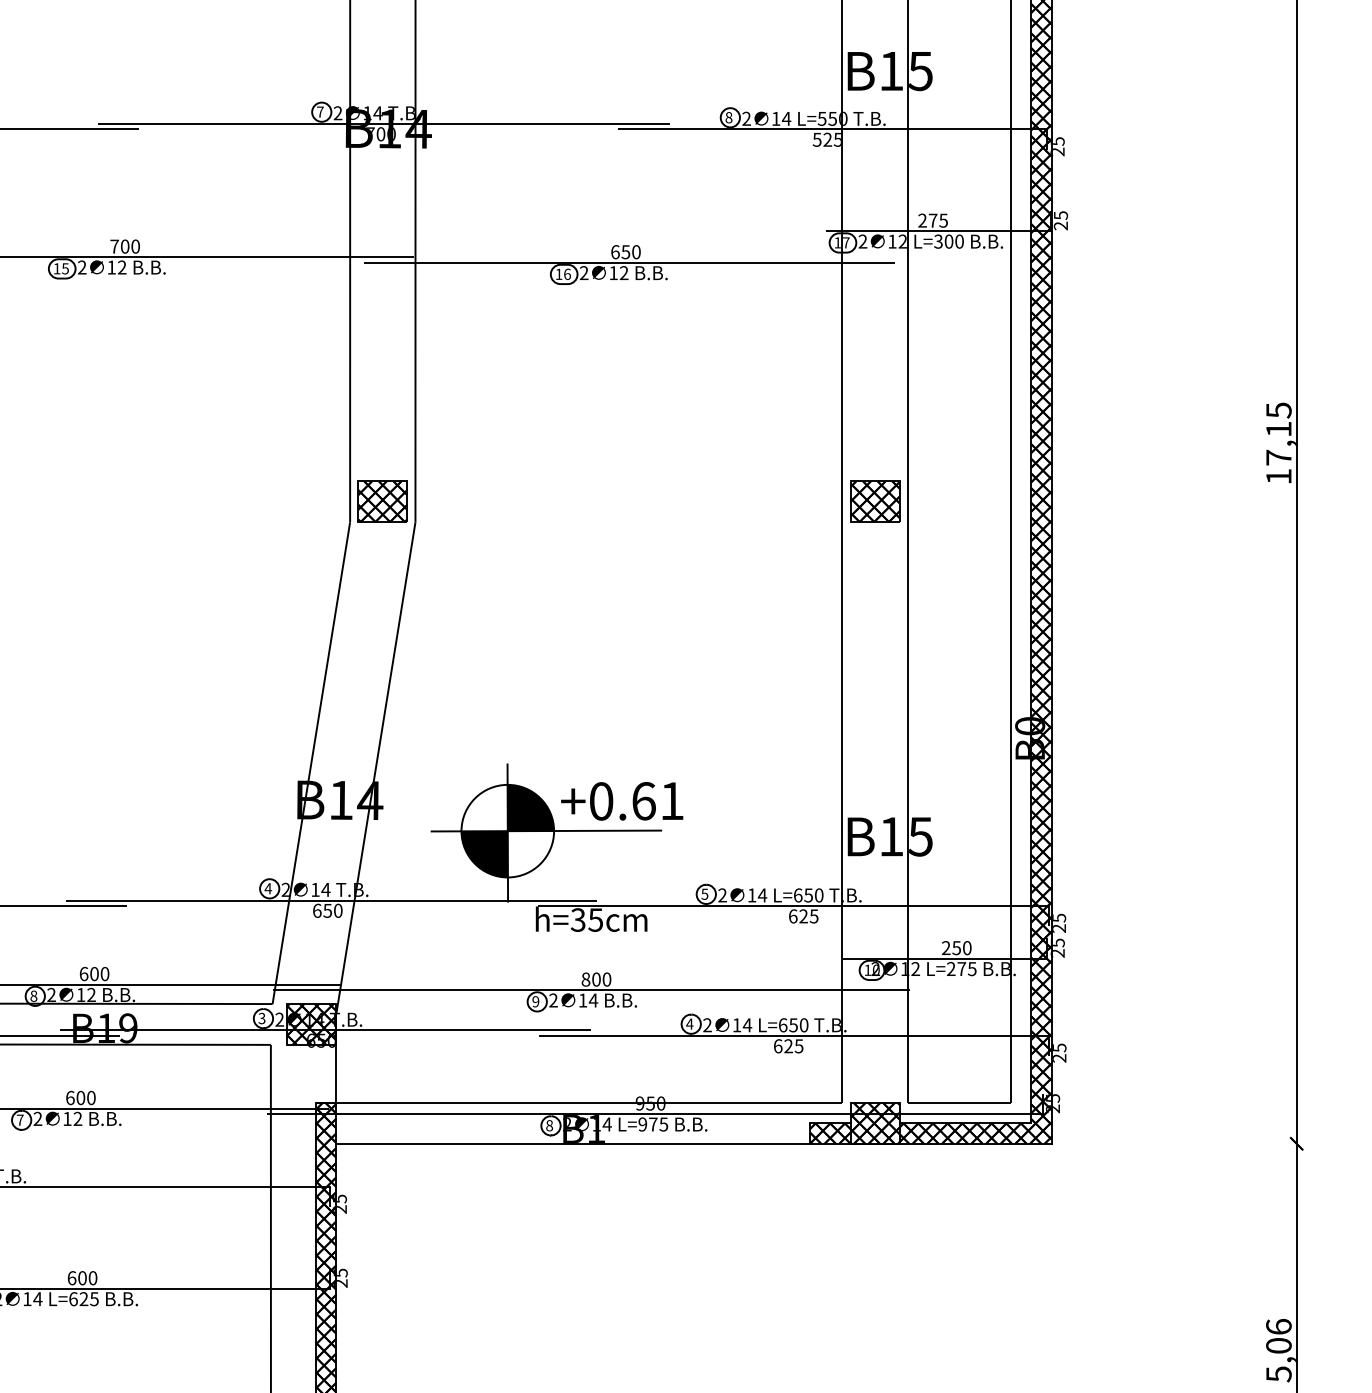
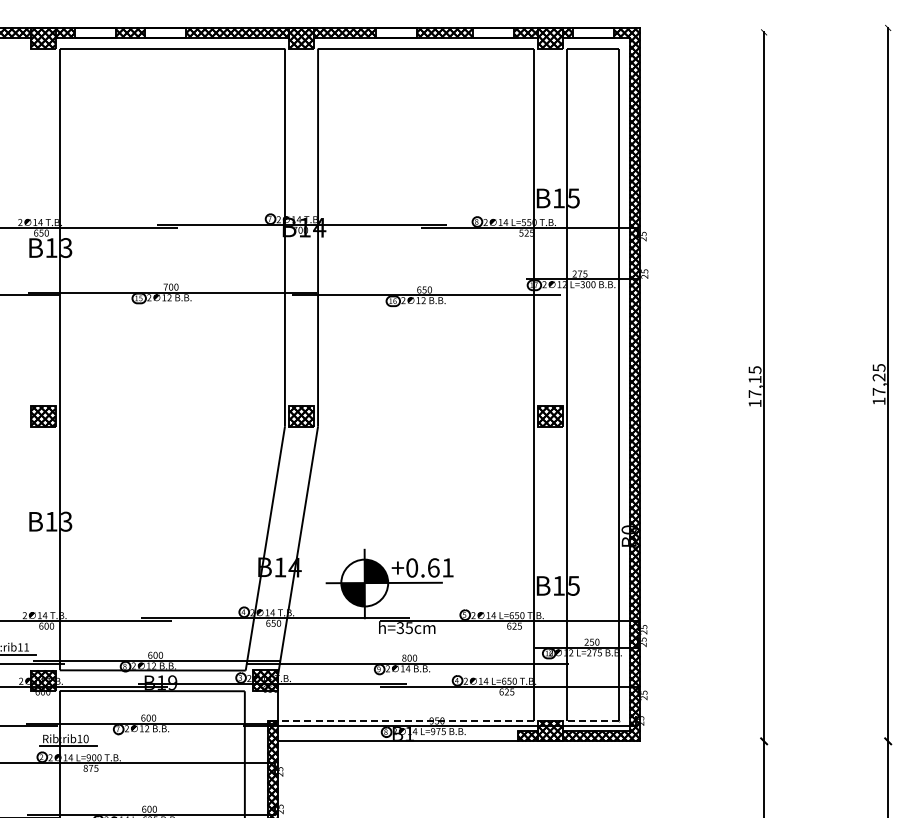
line: (578, 1102) -> (400, 720), solid -> dashed
line: (959, 1102) -> (593, 720), solid -> dashed

